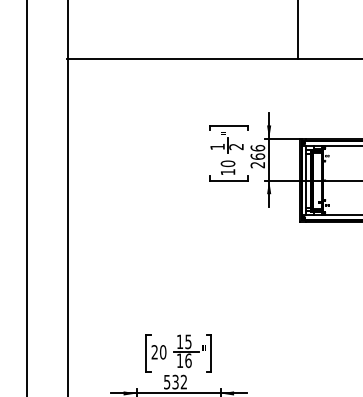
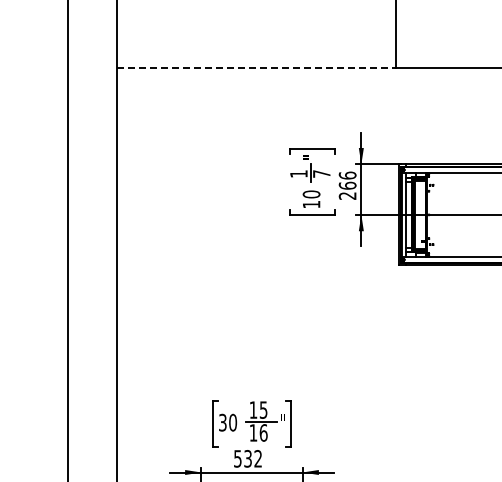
line: (182, 58) -> (256, 67), solid -> dashed
text: (236, 146) -> (321, 173), 2 -> 7
text: (154, 352) -> (222, 422), 20 -> 30

